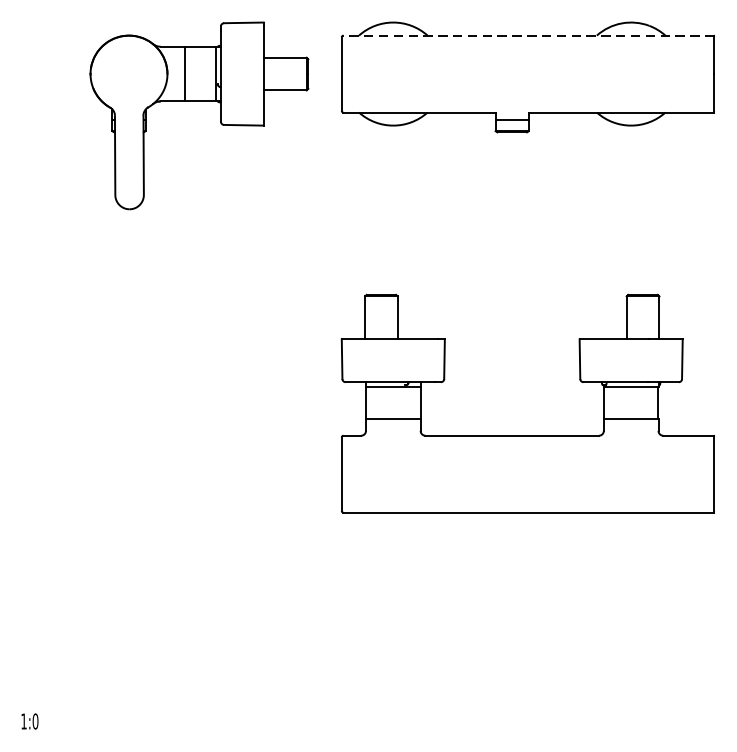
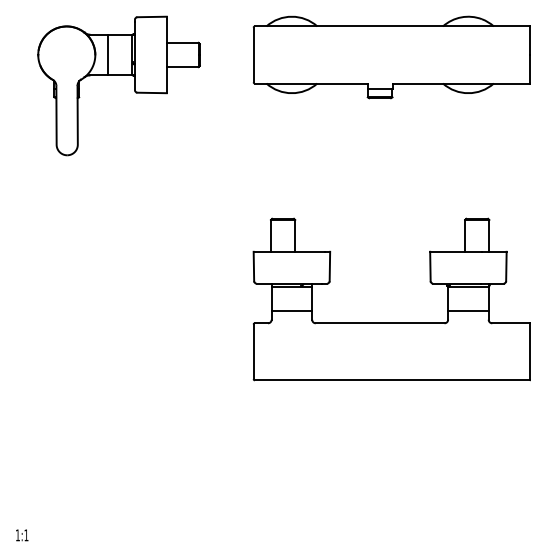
line: (528, 35) -> (392, 26), dashed -> solid
part: (198, 101) -> (118, 75), moved
text: (35, 721) -> (26, 535), 1:0 -> 1:1

